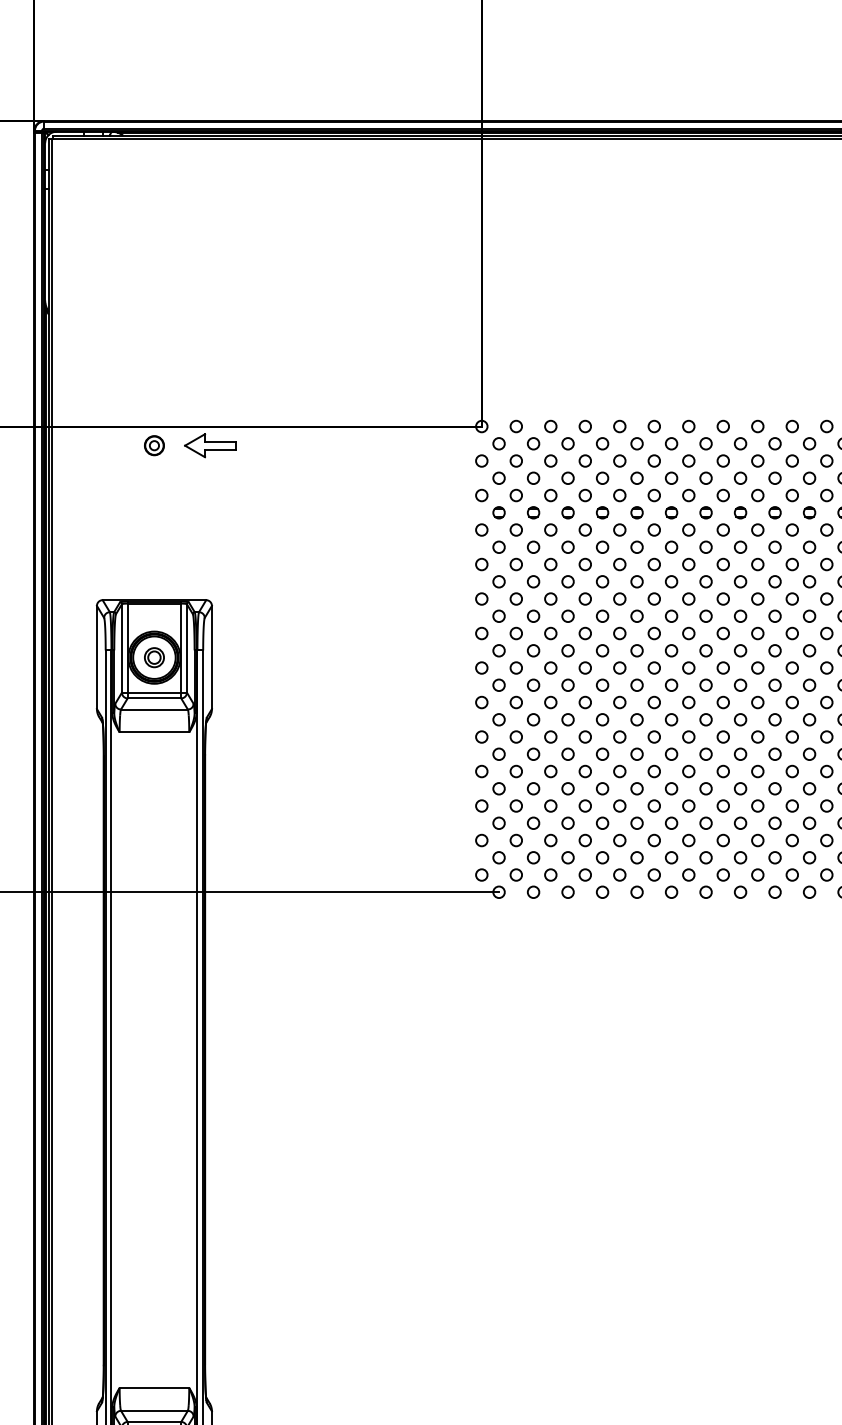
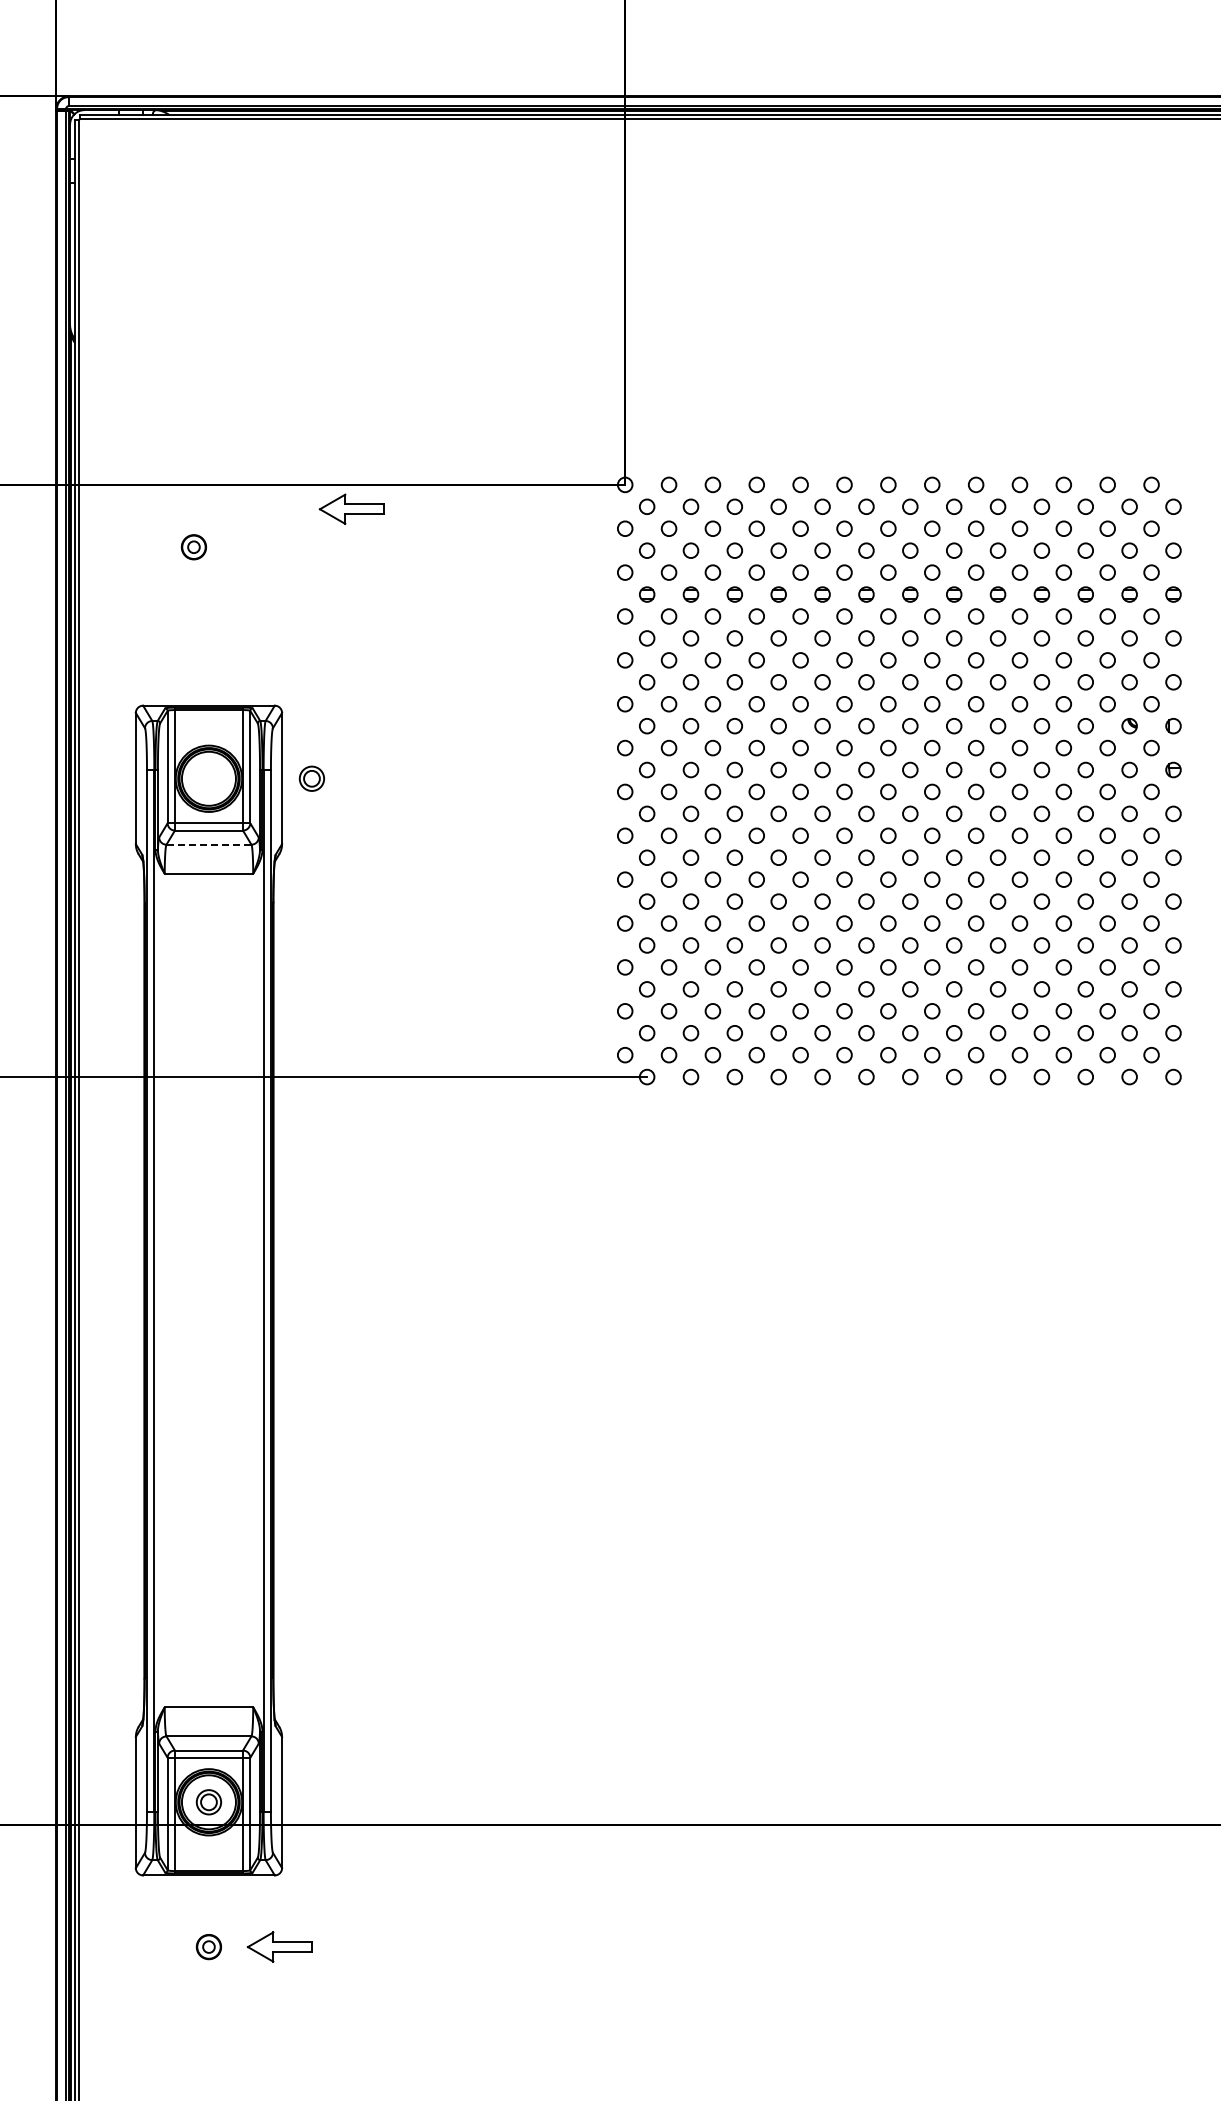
part: (154, 445) -> (193, 547), moved
part: (209, 445) -> (351, 508), moved
part: (154, 657) -> (311, 778), moved
line: (154, 709) -> (208, 844), solid -> dashed

